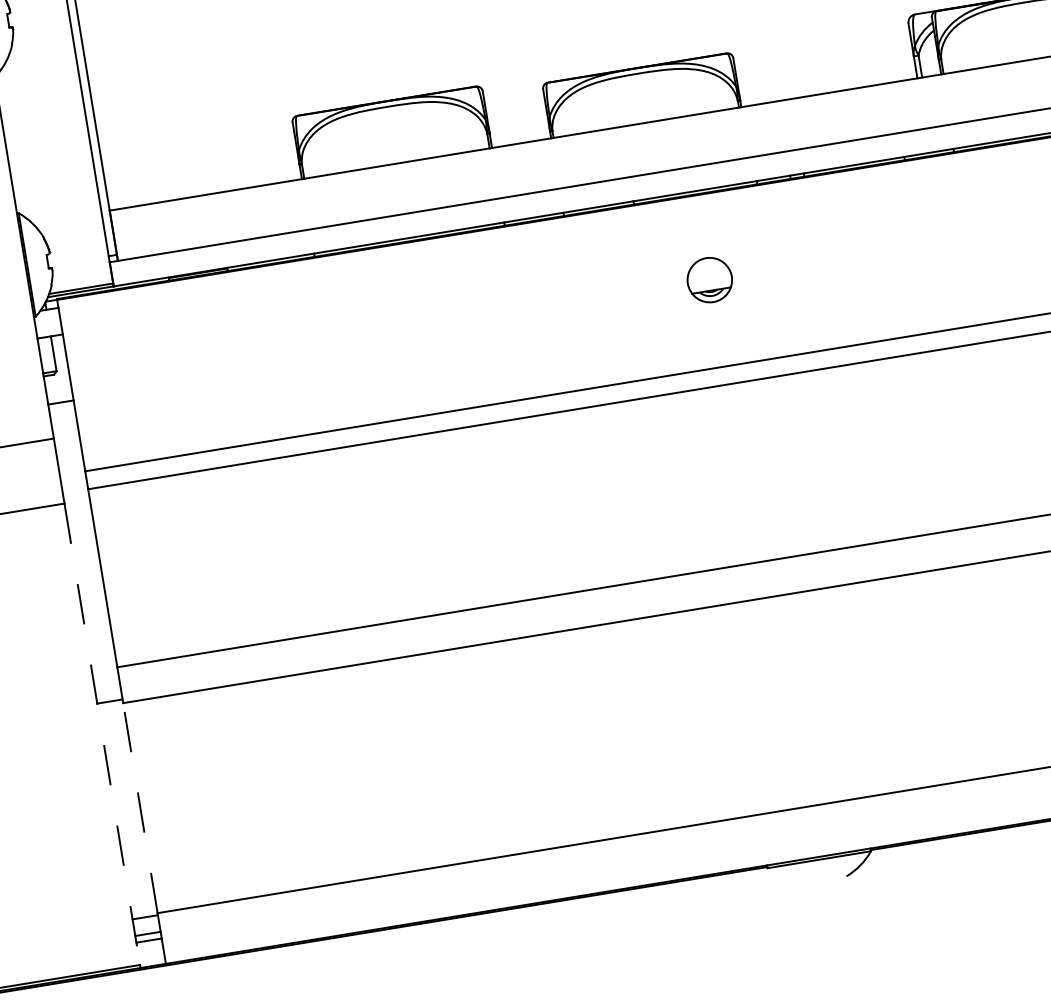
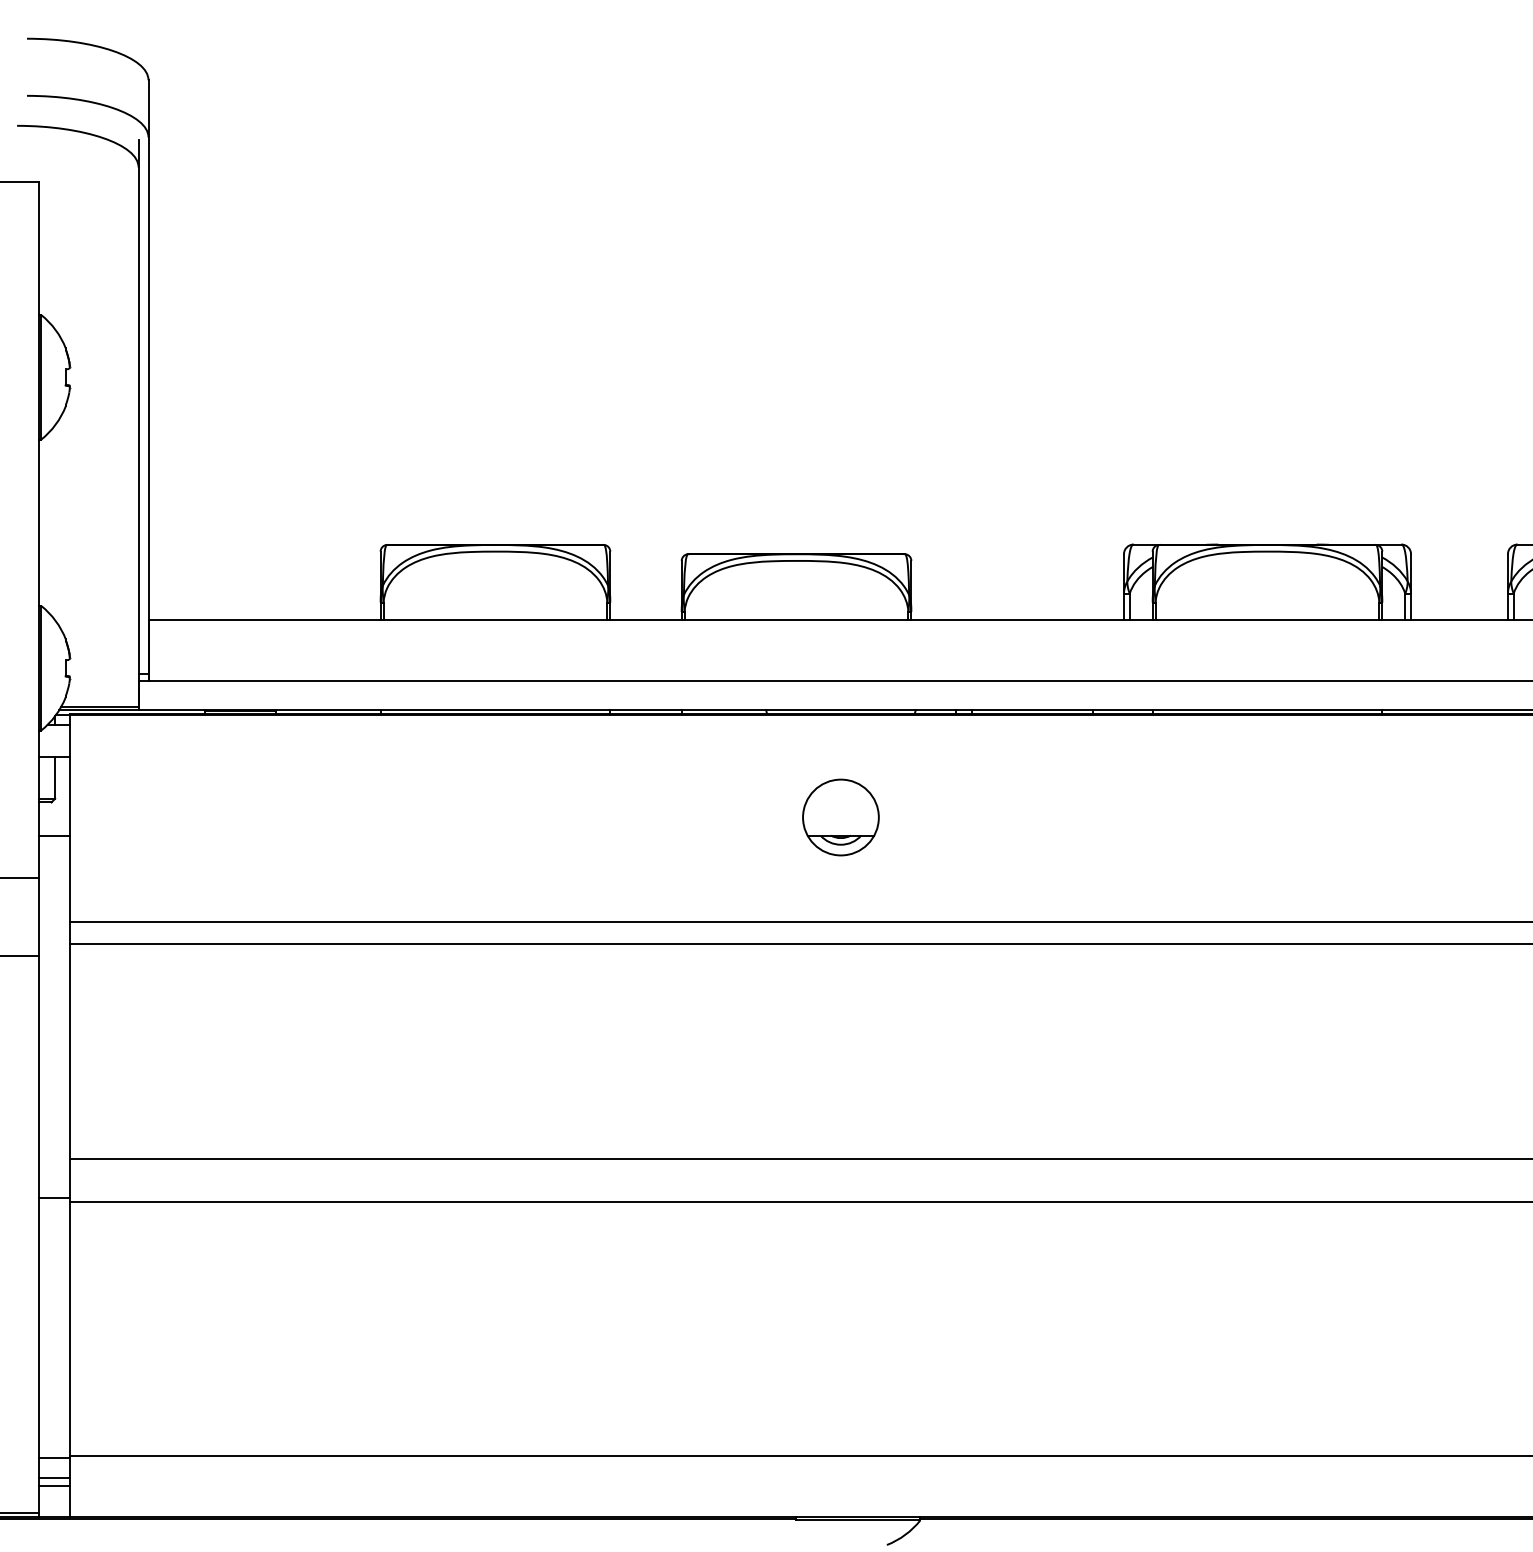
part: (709, 280) -> (840, 817), size x1.43
line: (101, 734) -> (38, 1234), dashed -> solid
line: (140, 807) -> (69, 1328), dashed -> solid

